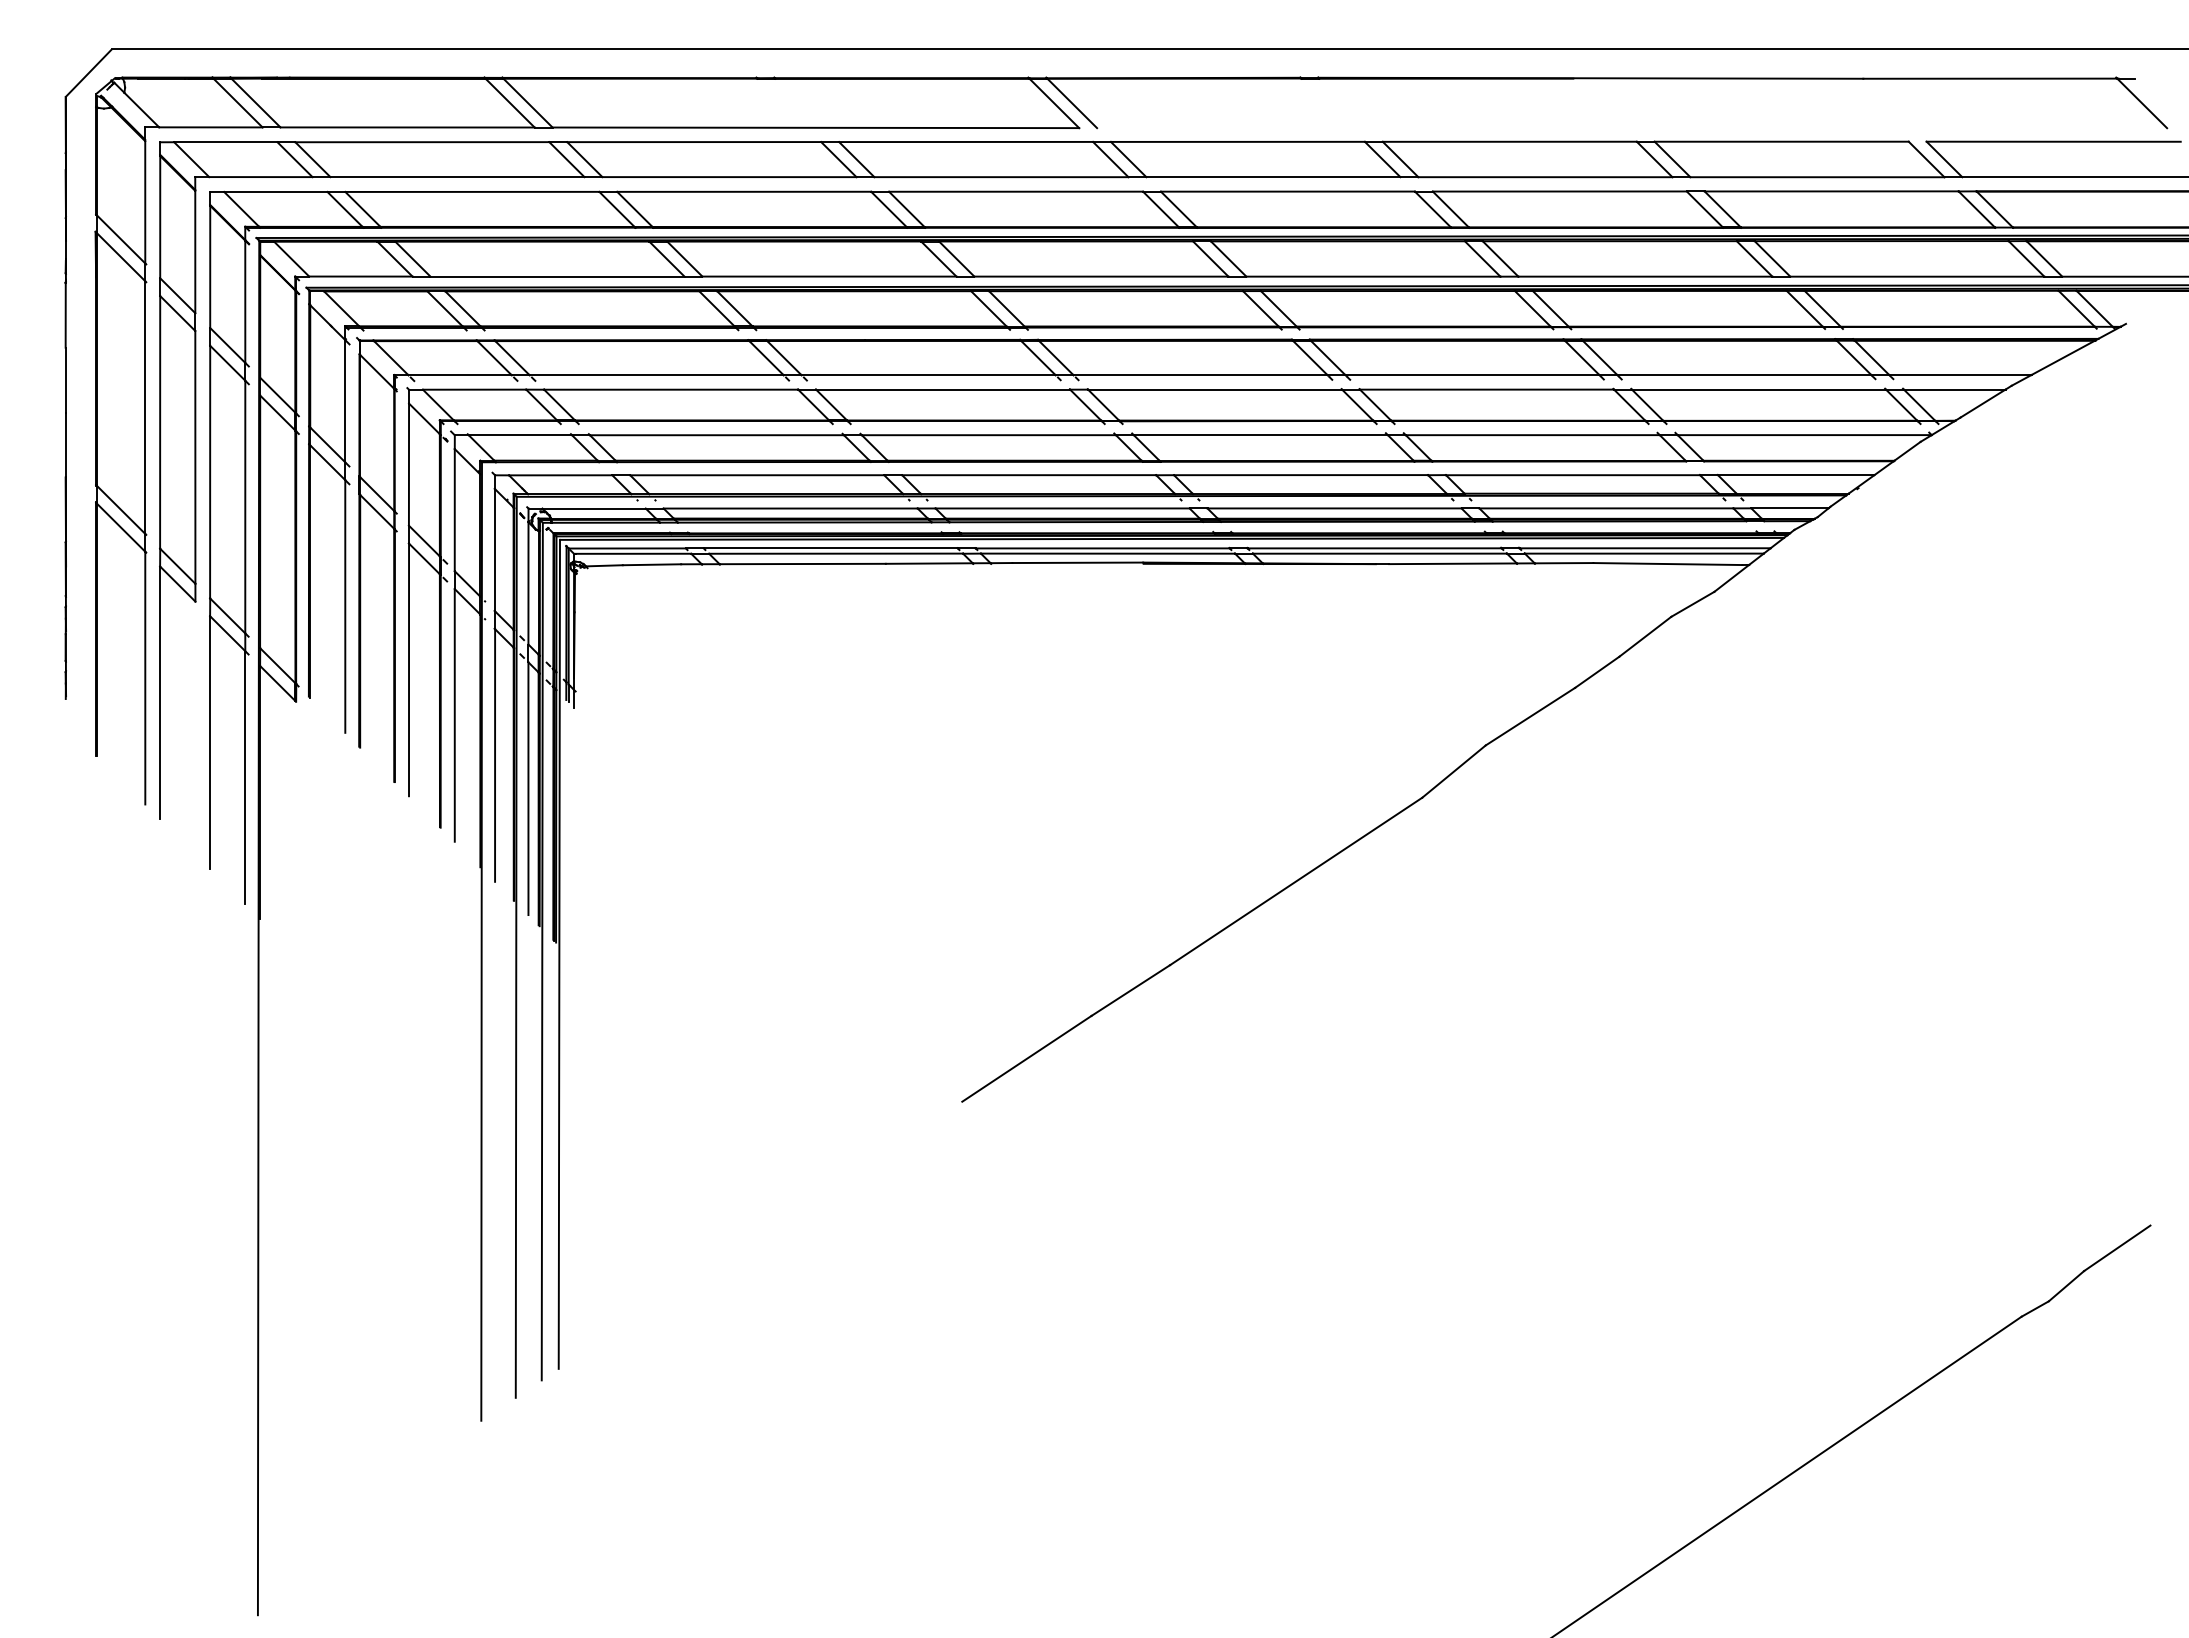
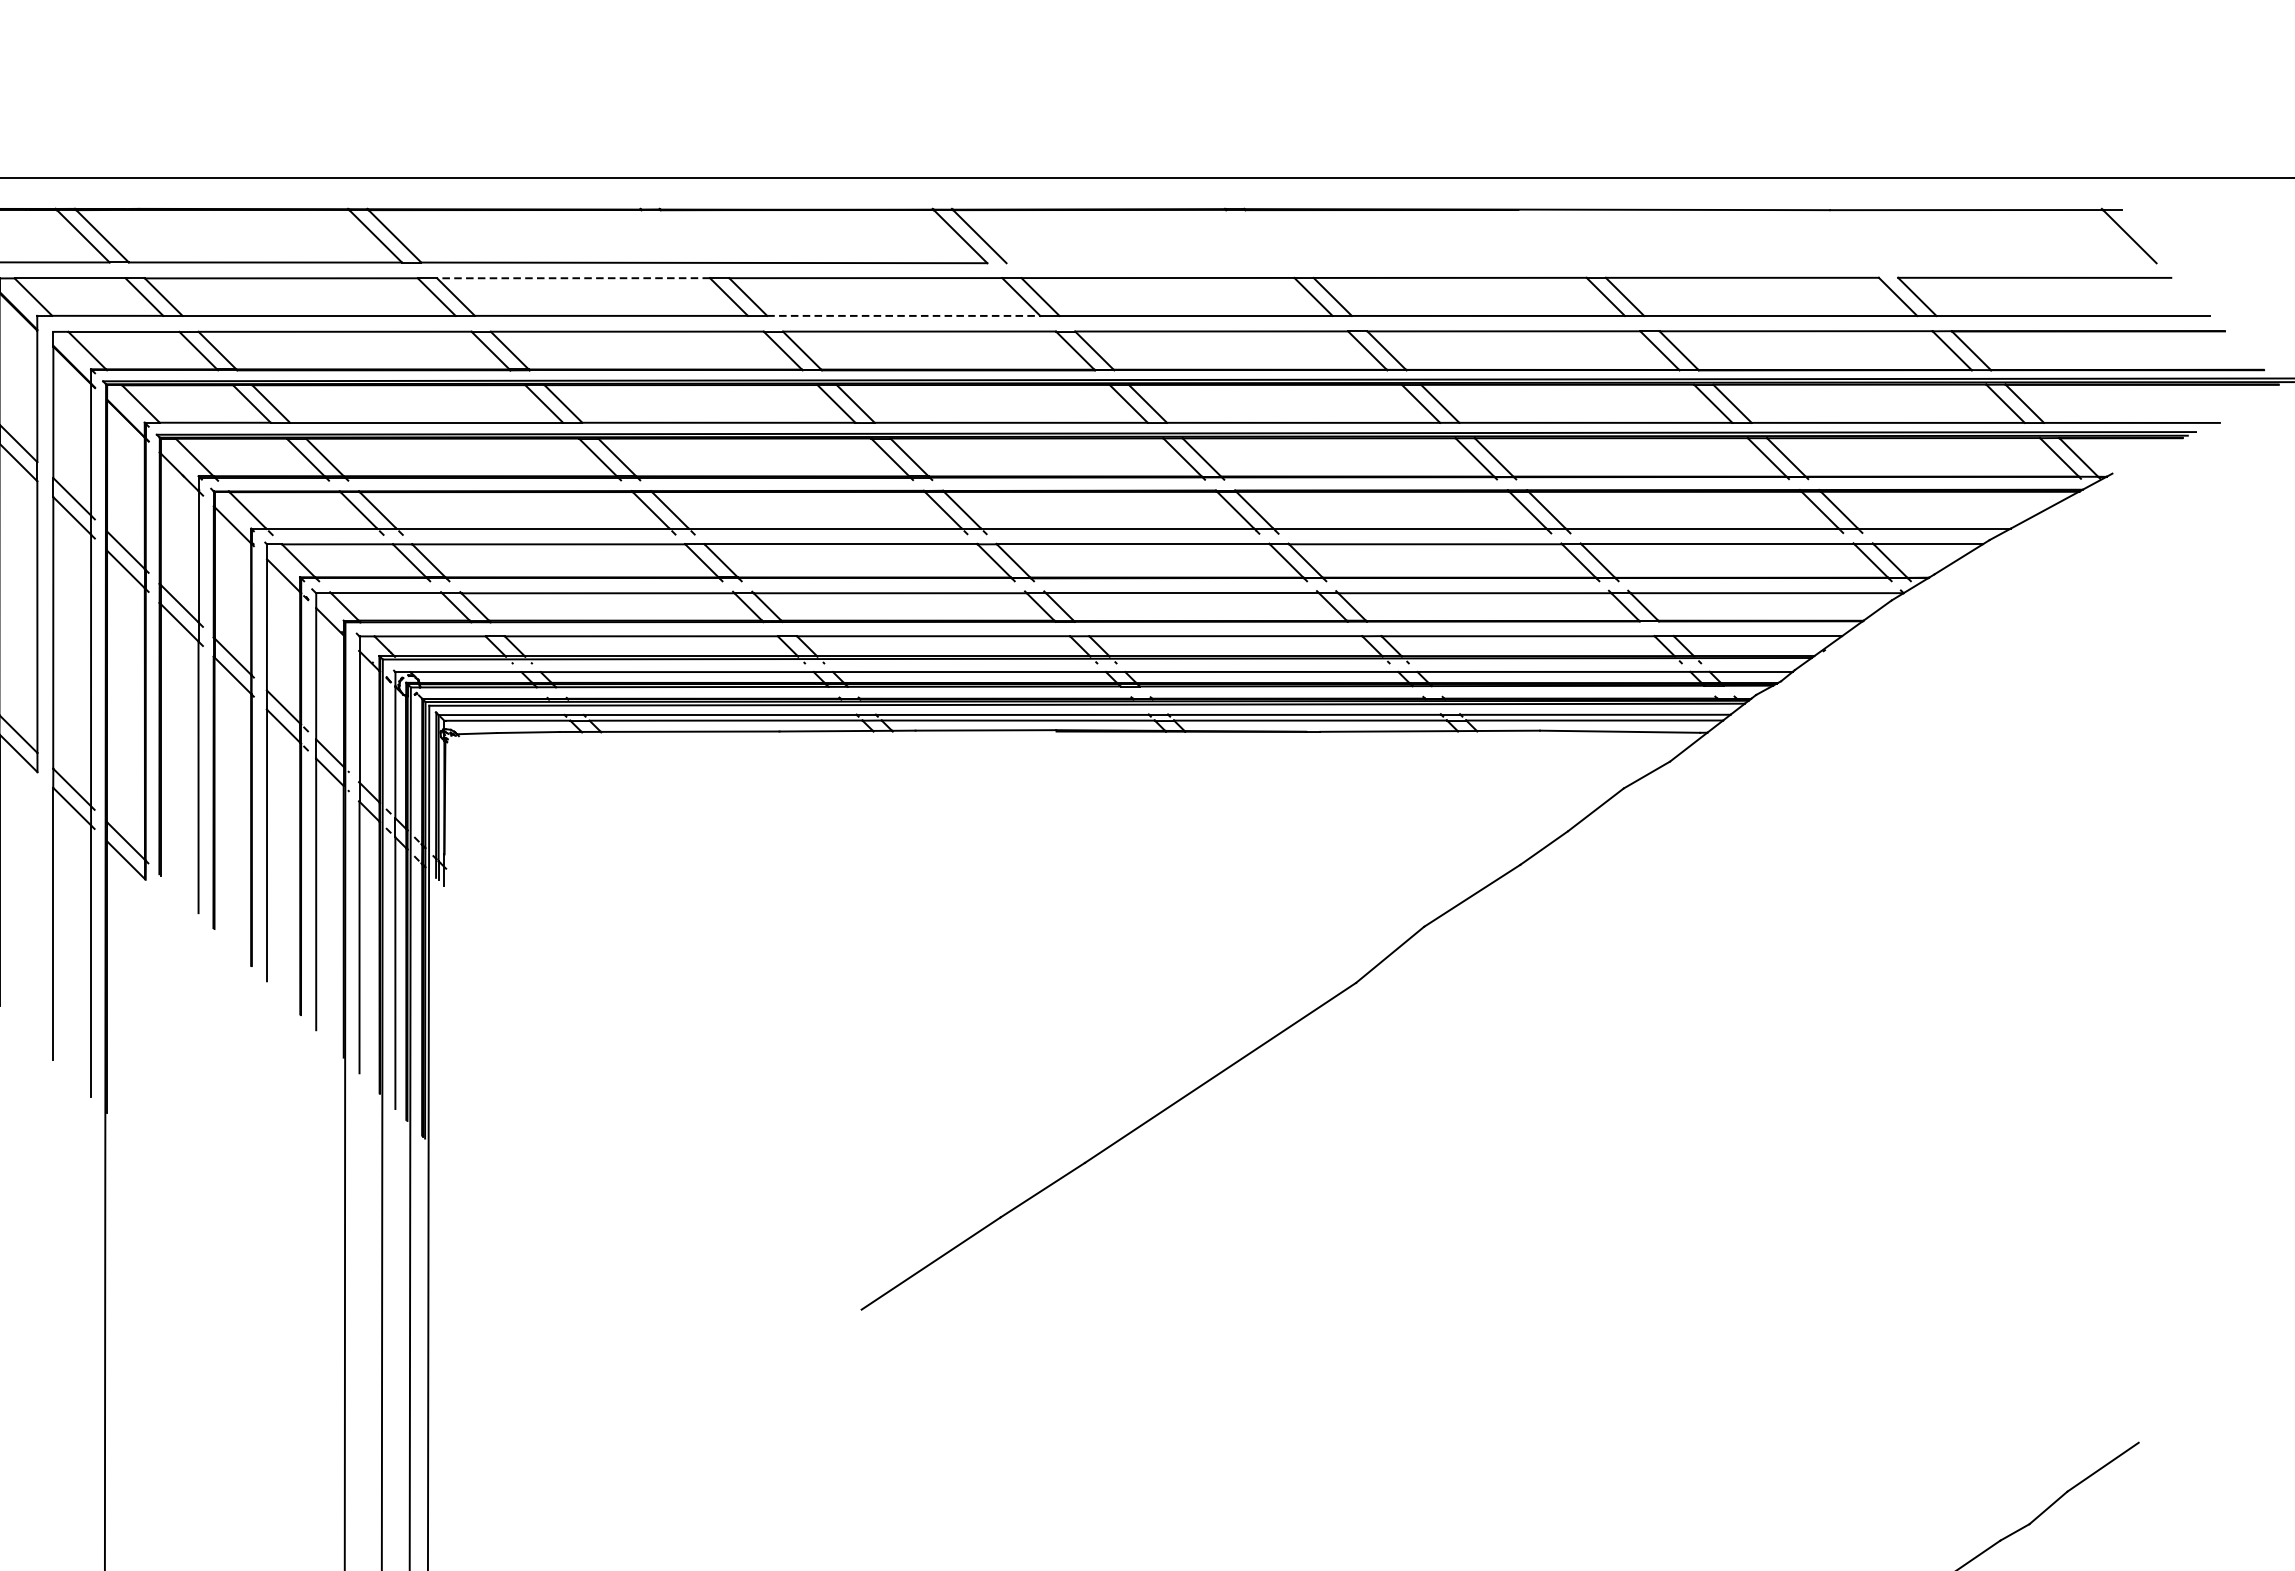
line: (694, 142) -> (573, 278), solid -> dashed
line: (1001, 177) -> (903, 316), solid -> dashed

